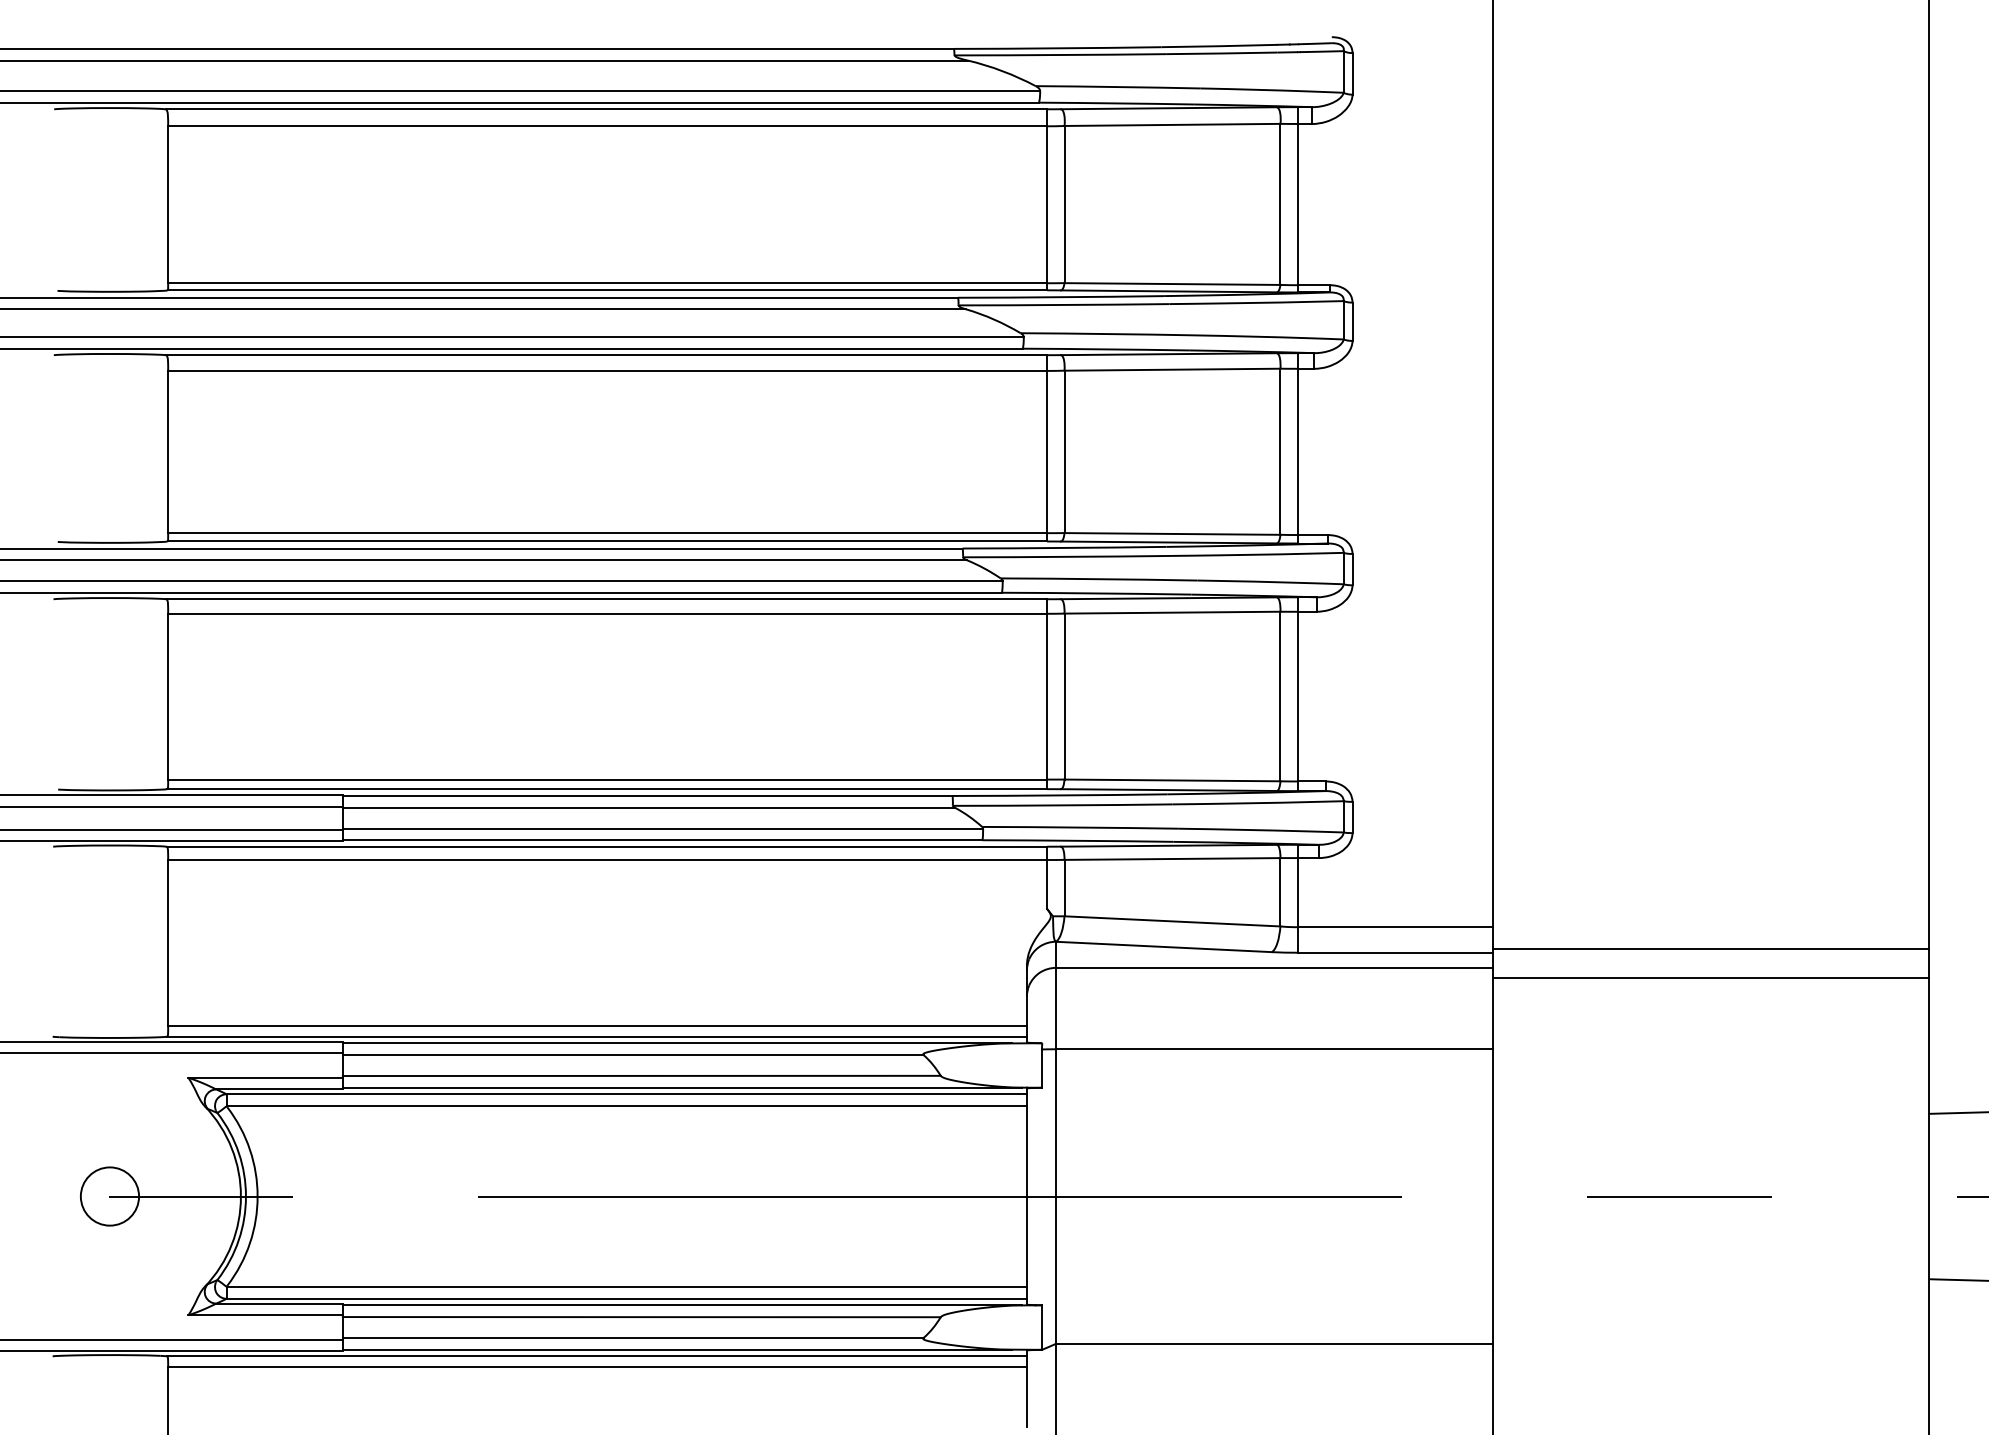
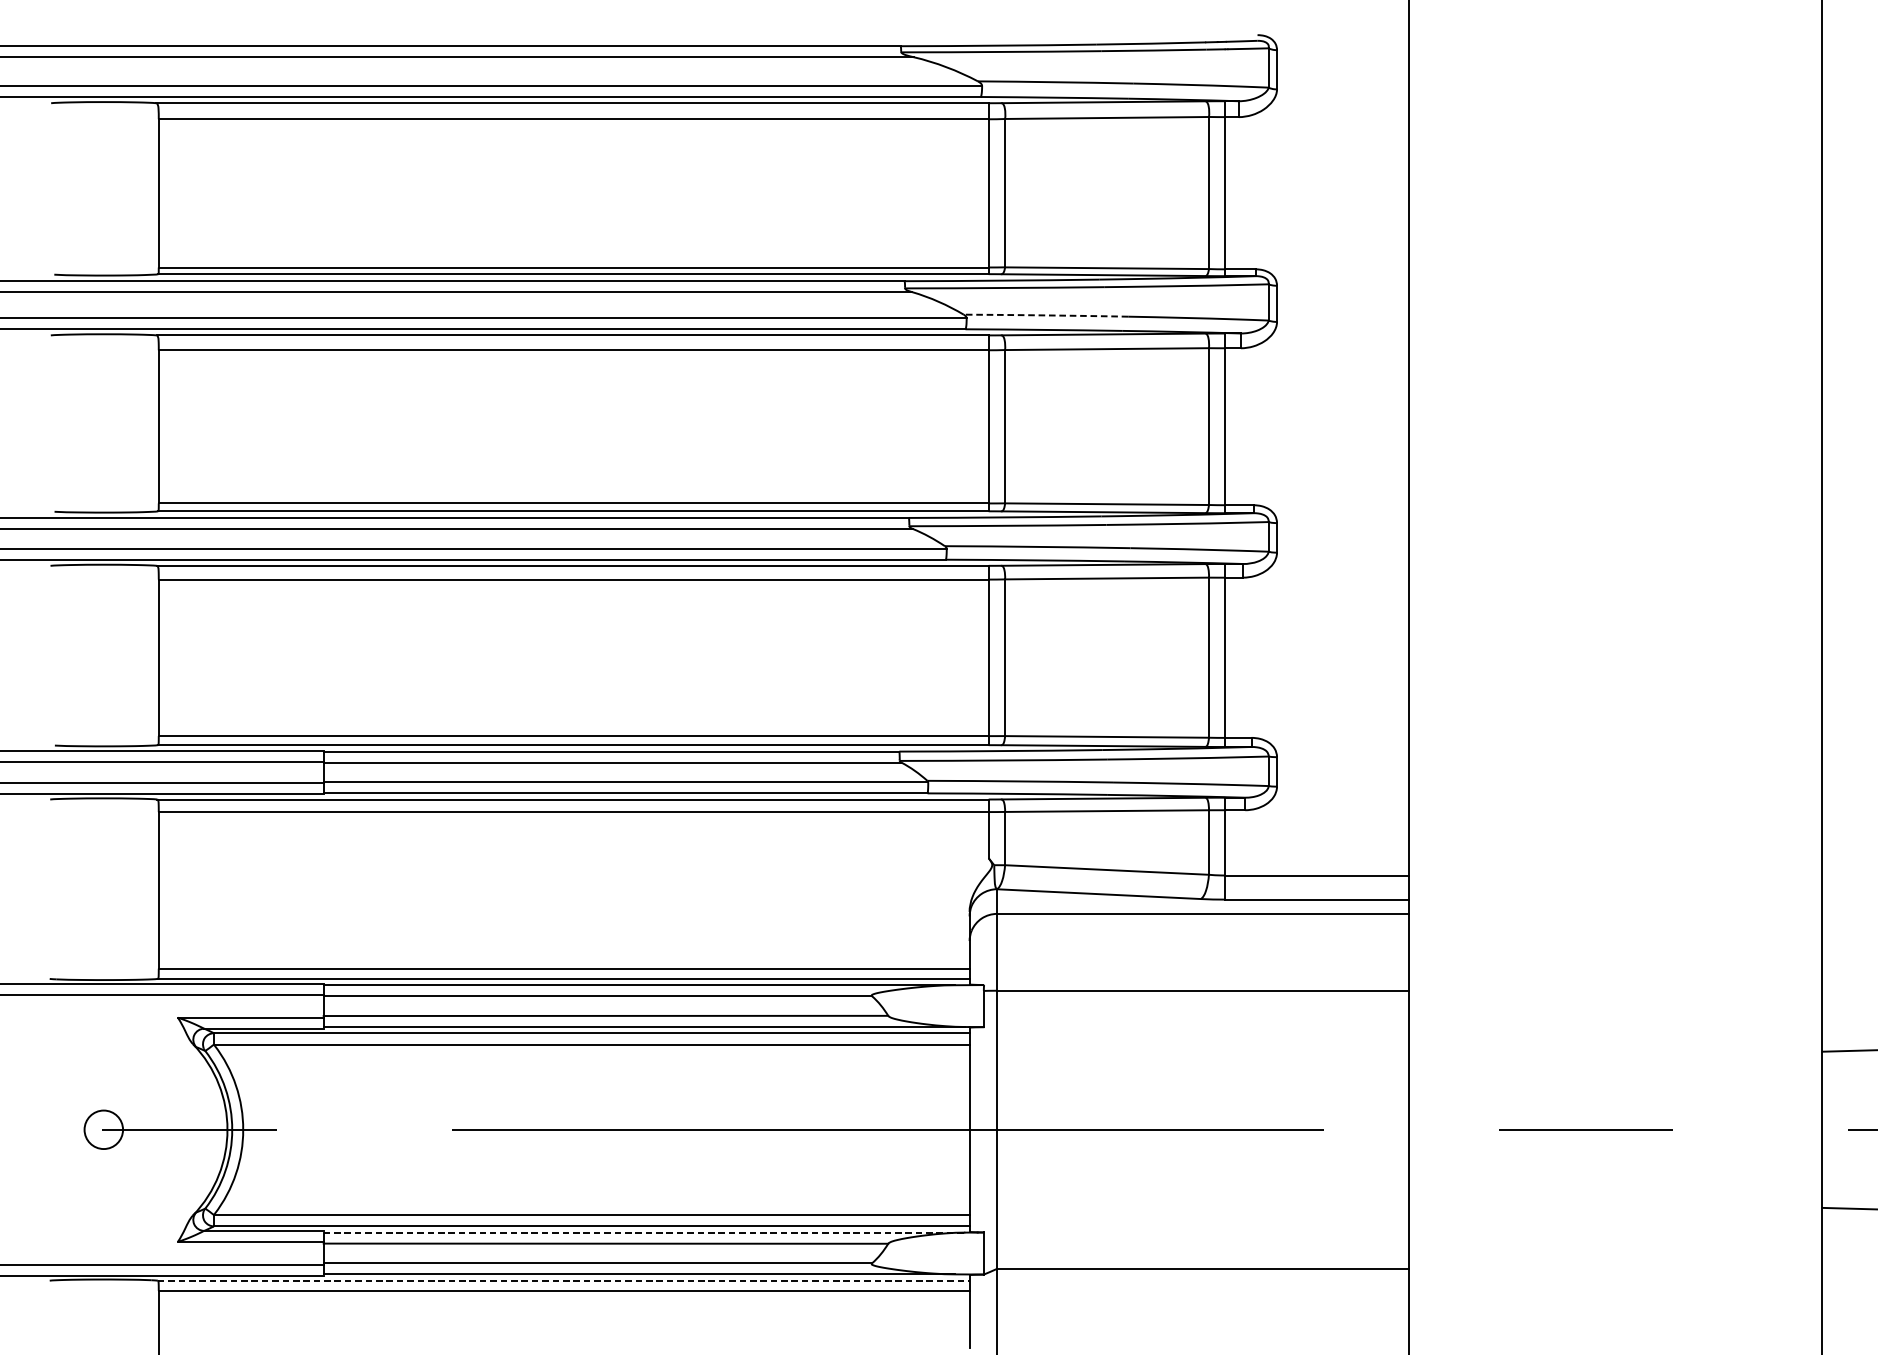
arc: (1107, 334) -> (1045, 315), solid -> dashed
line: (1710, 949) -> (1615, 896), removed
line: (1710, 978) -> (1615, 923), removed
circle: (109, 1196) -> (103, 1129), size x0.7
line: (682, 1305) -> (644, 1232), solid -> dashed
line: (597, 1356) -> (564, 1280), solid -> dashed

